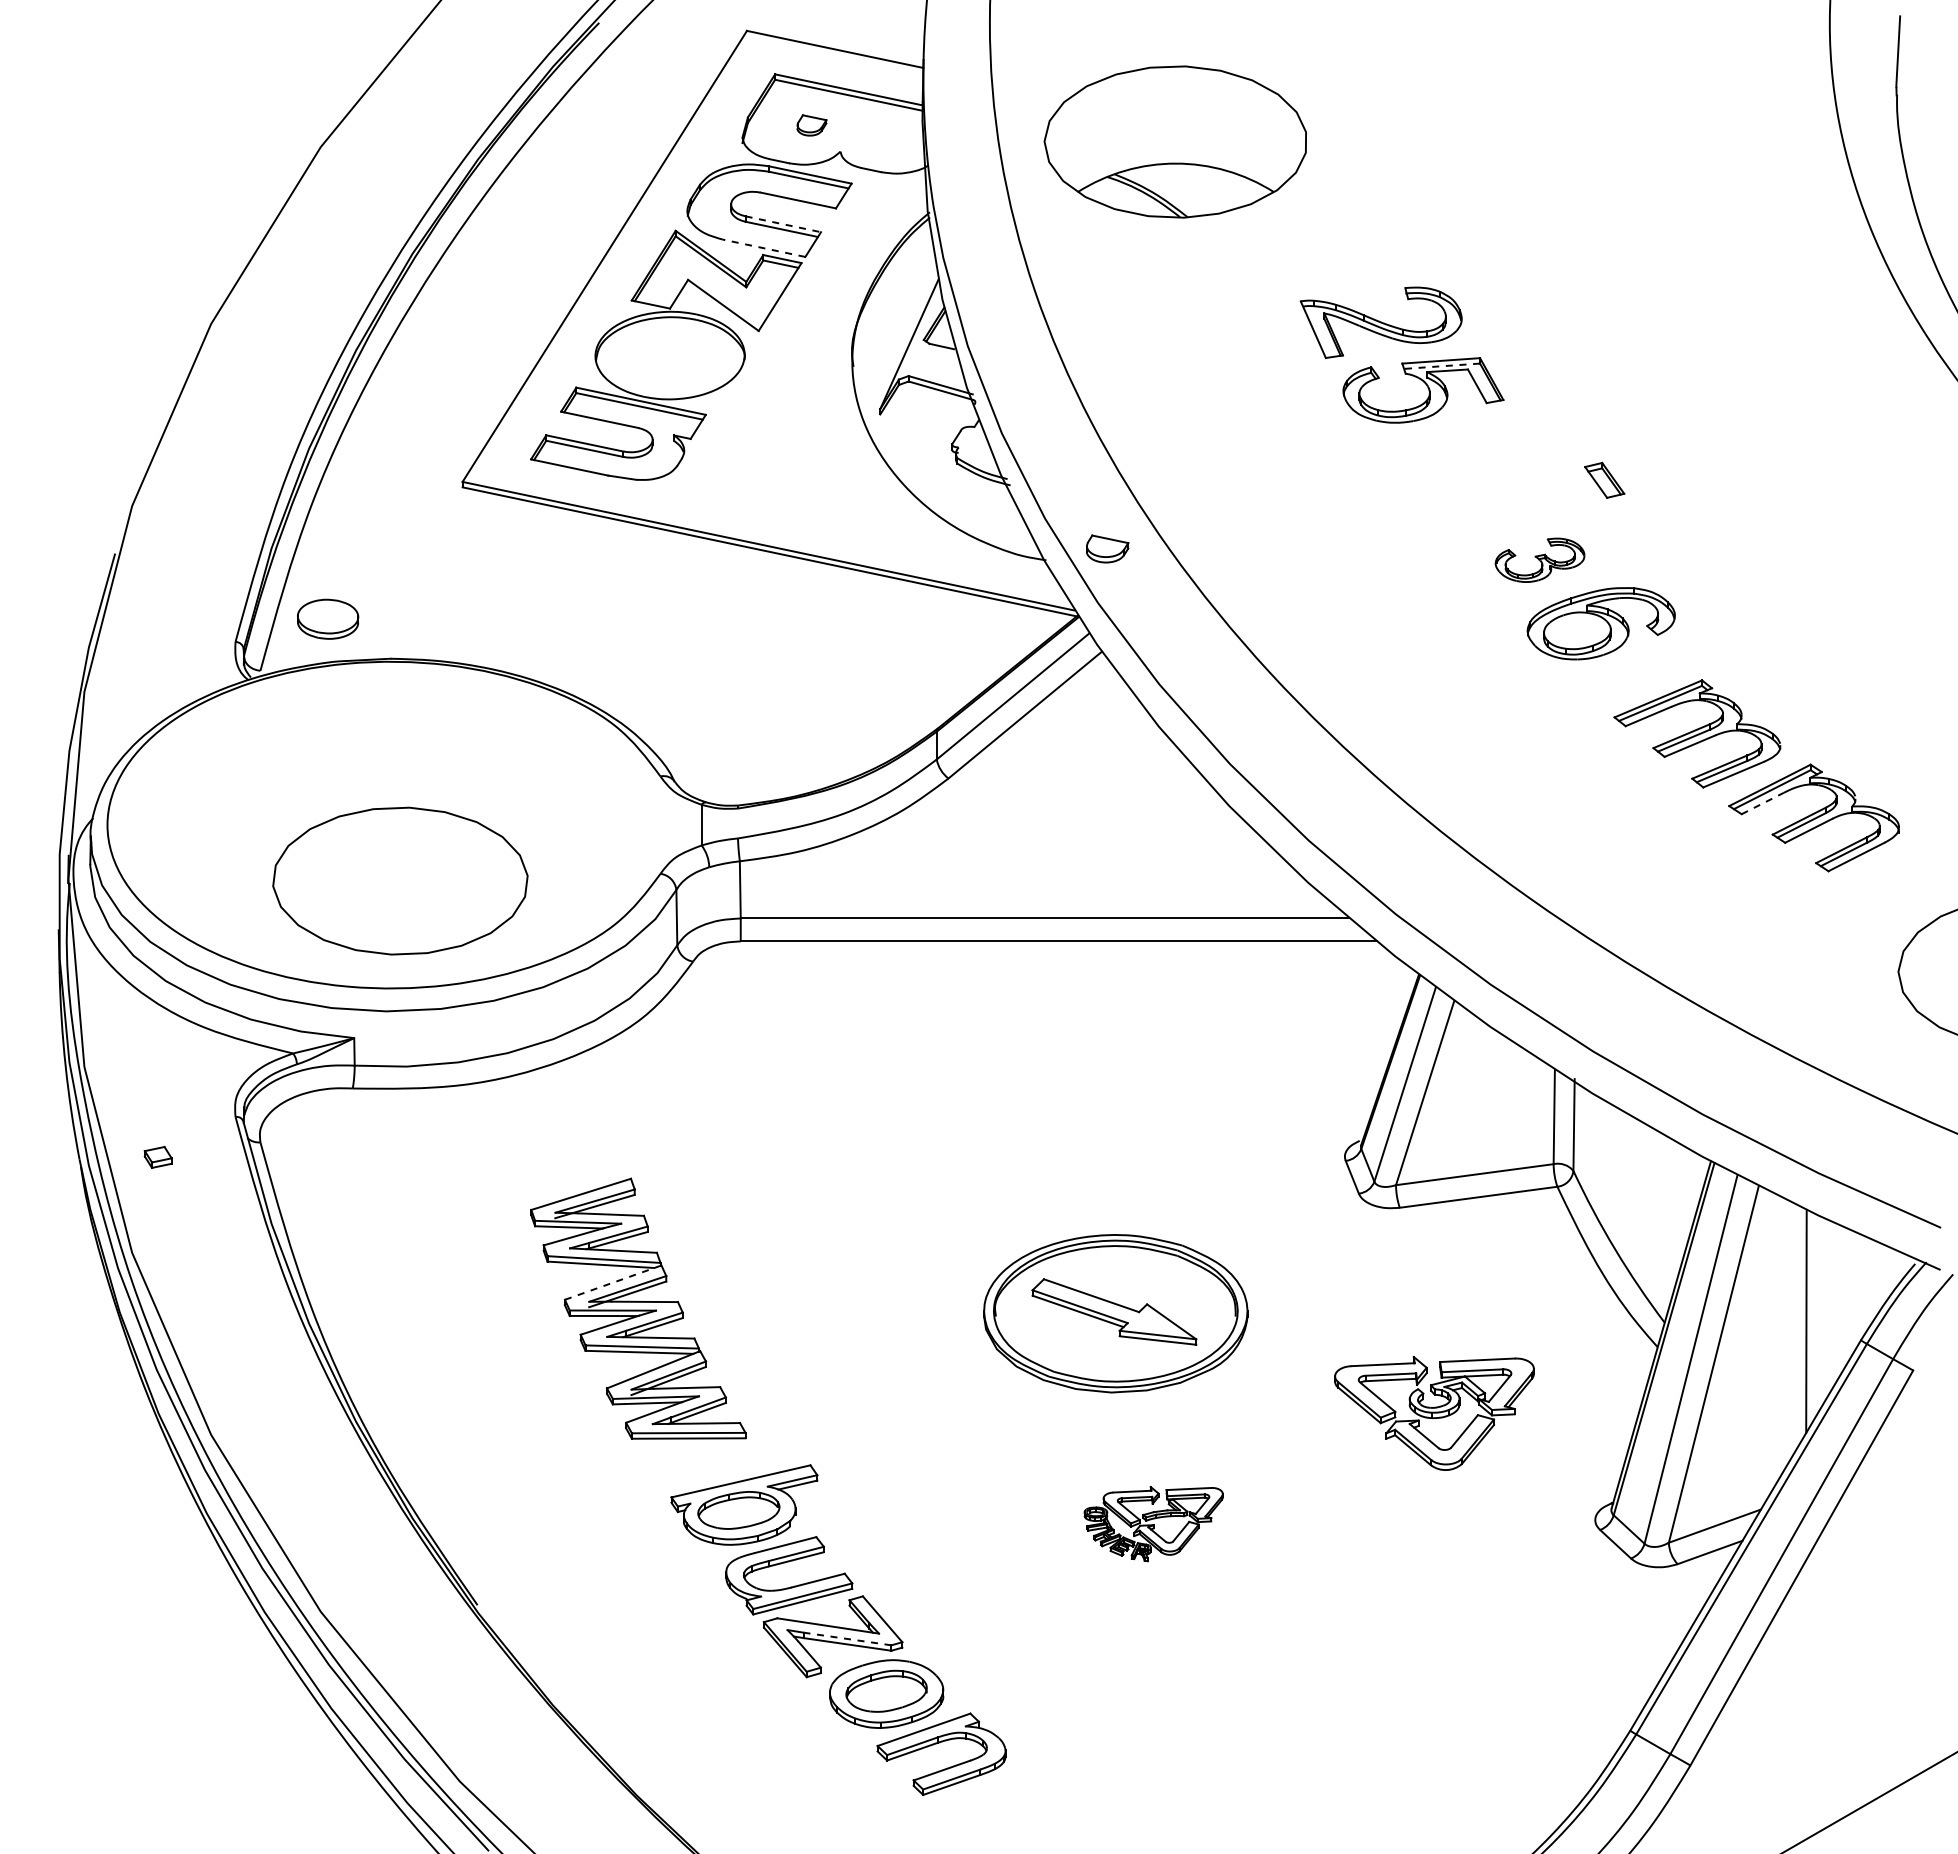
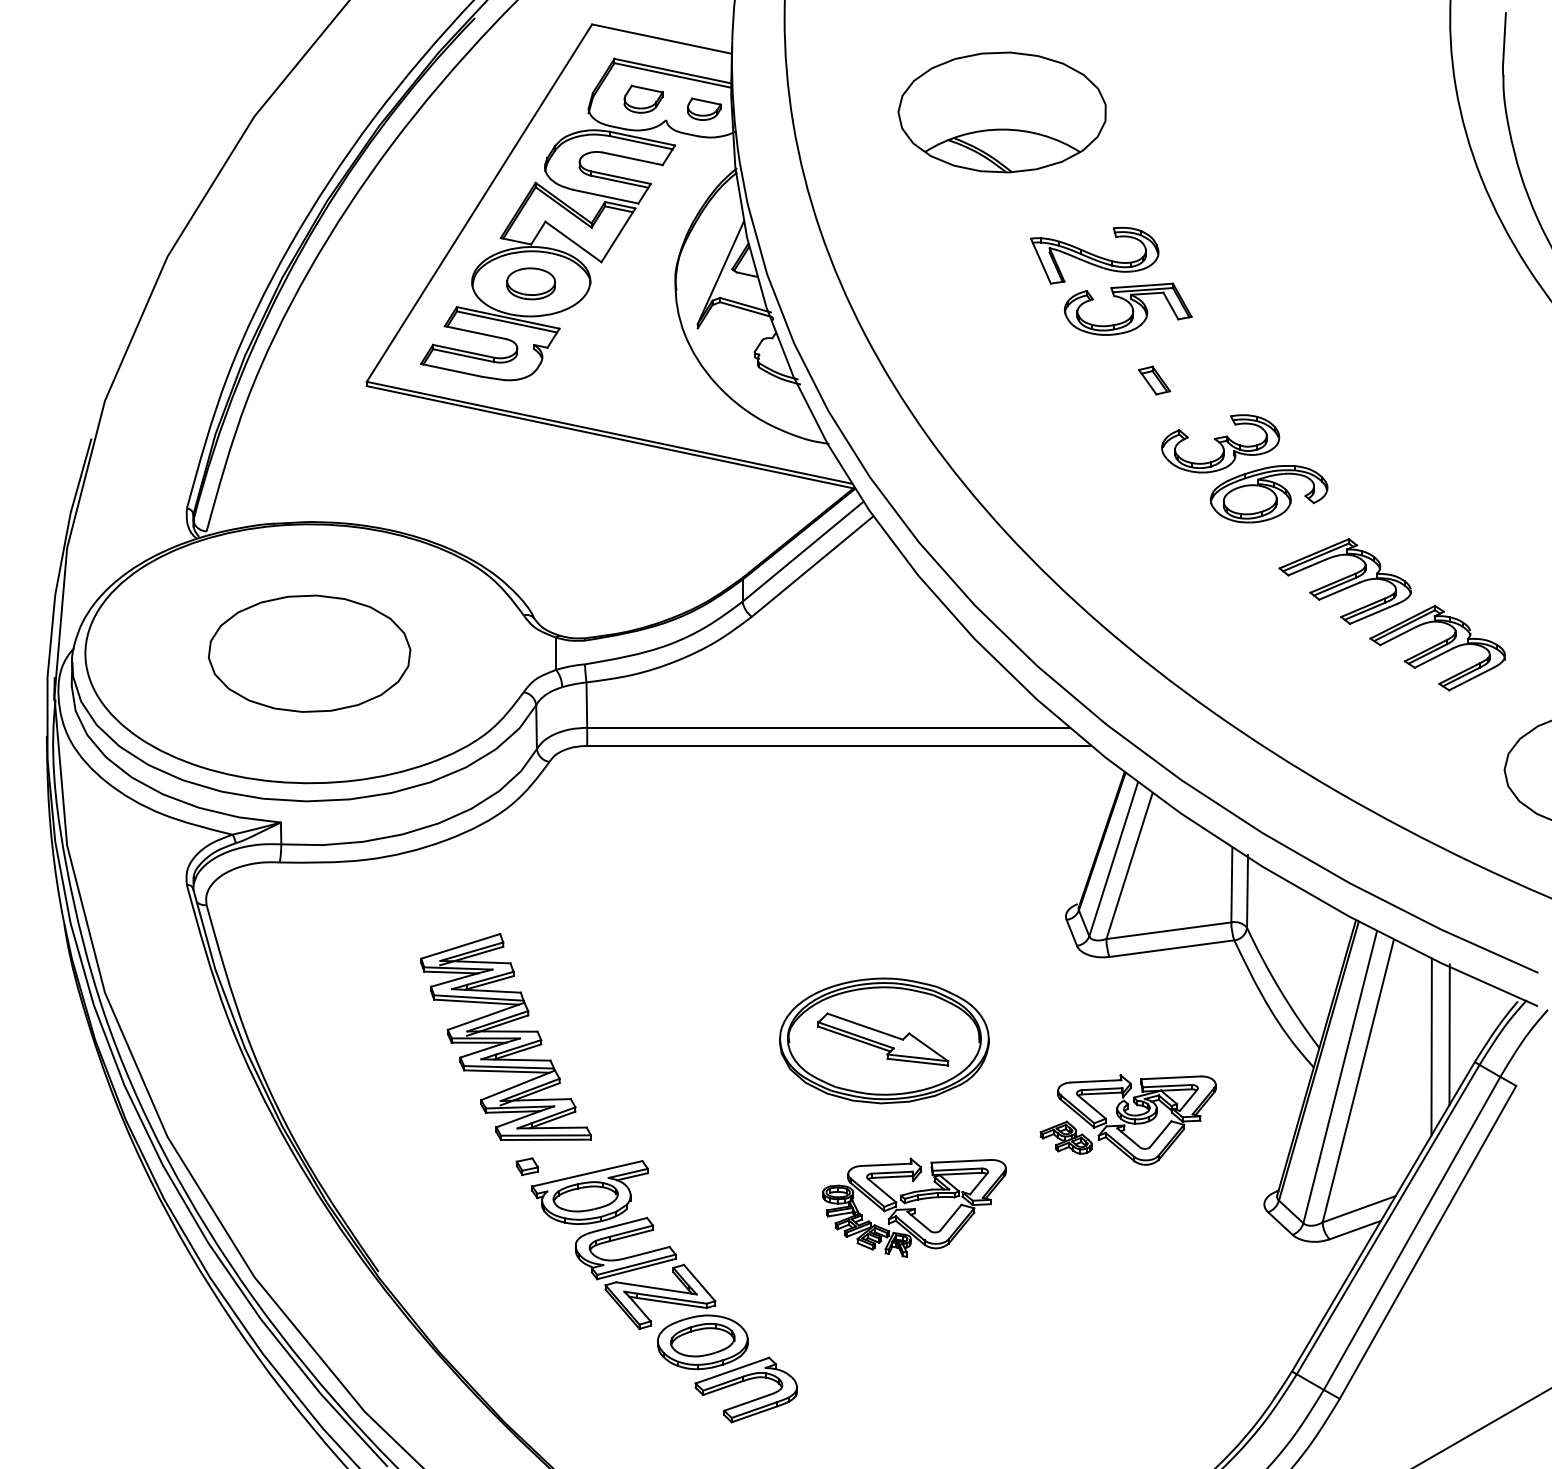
part: (811, 125) -> (643, 99), size x1.67
part: (1174, 141) -> (1001, 112), moved
line: (783, 224) -> (621, 177), dashed -> solid
line: (763, 248) -> (605, 196), dashed -> solid
line: (1441, 366) -> (1142, 290), dashed -> solid
part: (1604, 479) -> (1154, 379), moved
part: (1107, 548) -> (704, 108), moved
part: (1539, 560) -> (1220, 444), size x1.67
part: (328, 618) -> (531, 283), moved
line: (1762, 803) -> (1396, 636), dashed -> solid
part: (400, 880) -> (309, 653), moved
part: (157, 1156) -> (526, 1165), moved
line: (613, 1282) -> (486, 1016), dashed -> solid
line: (1828, 1305) -> (1449, 1034), added
part: (1345, 1435) -> (1066, 1137), added
part: (1153, 1523) -> (914, 1207), size x1.67
line: (847, 1638) -> (671, 1298), dashed -> solid

